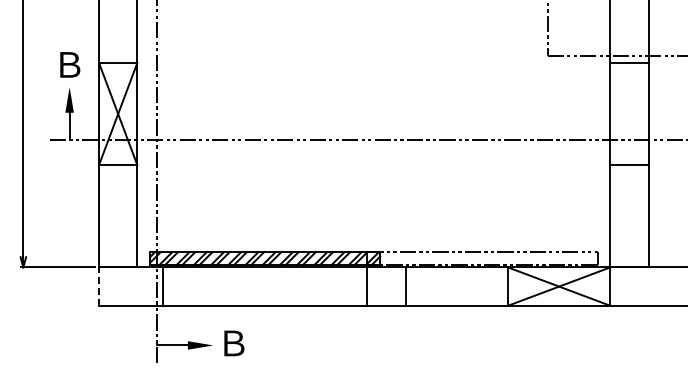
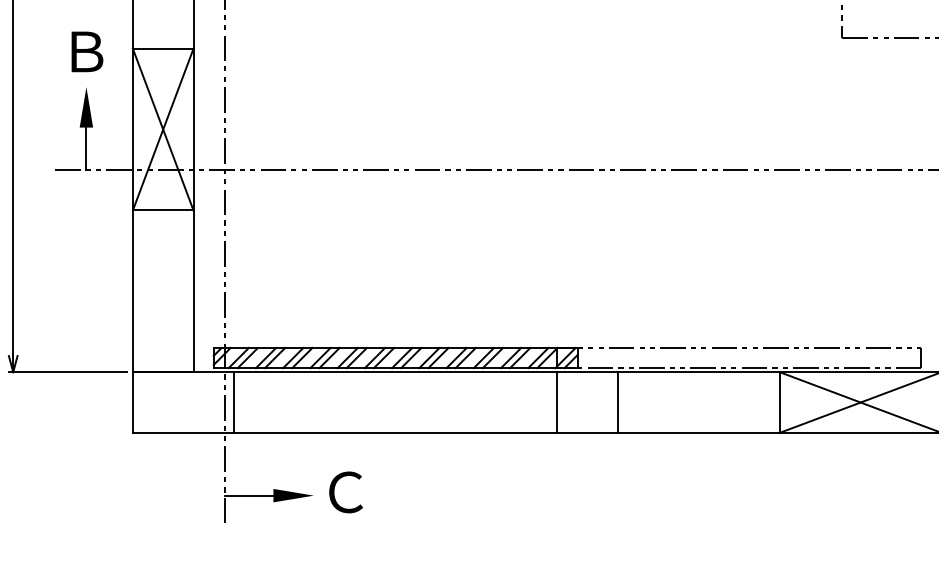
line: (99, 286) -> (133, 402), dashed -> solid
text: (233, 343) -> (345, 492), Ｂ -> Ｃ

